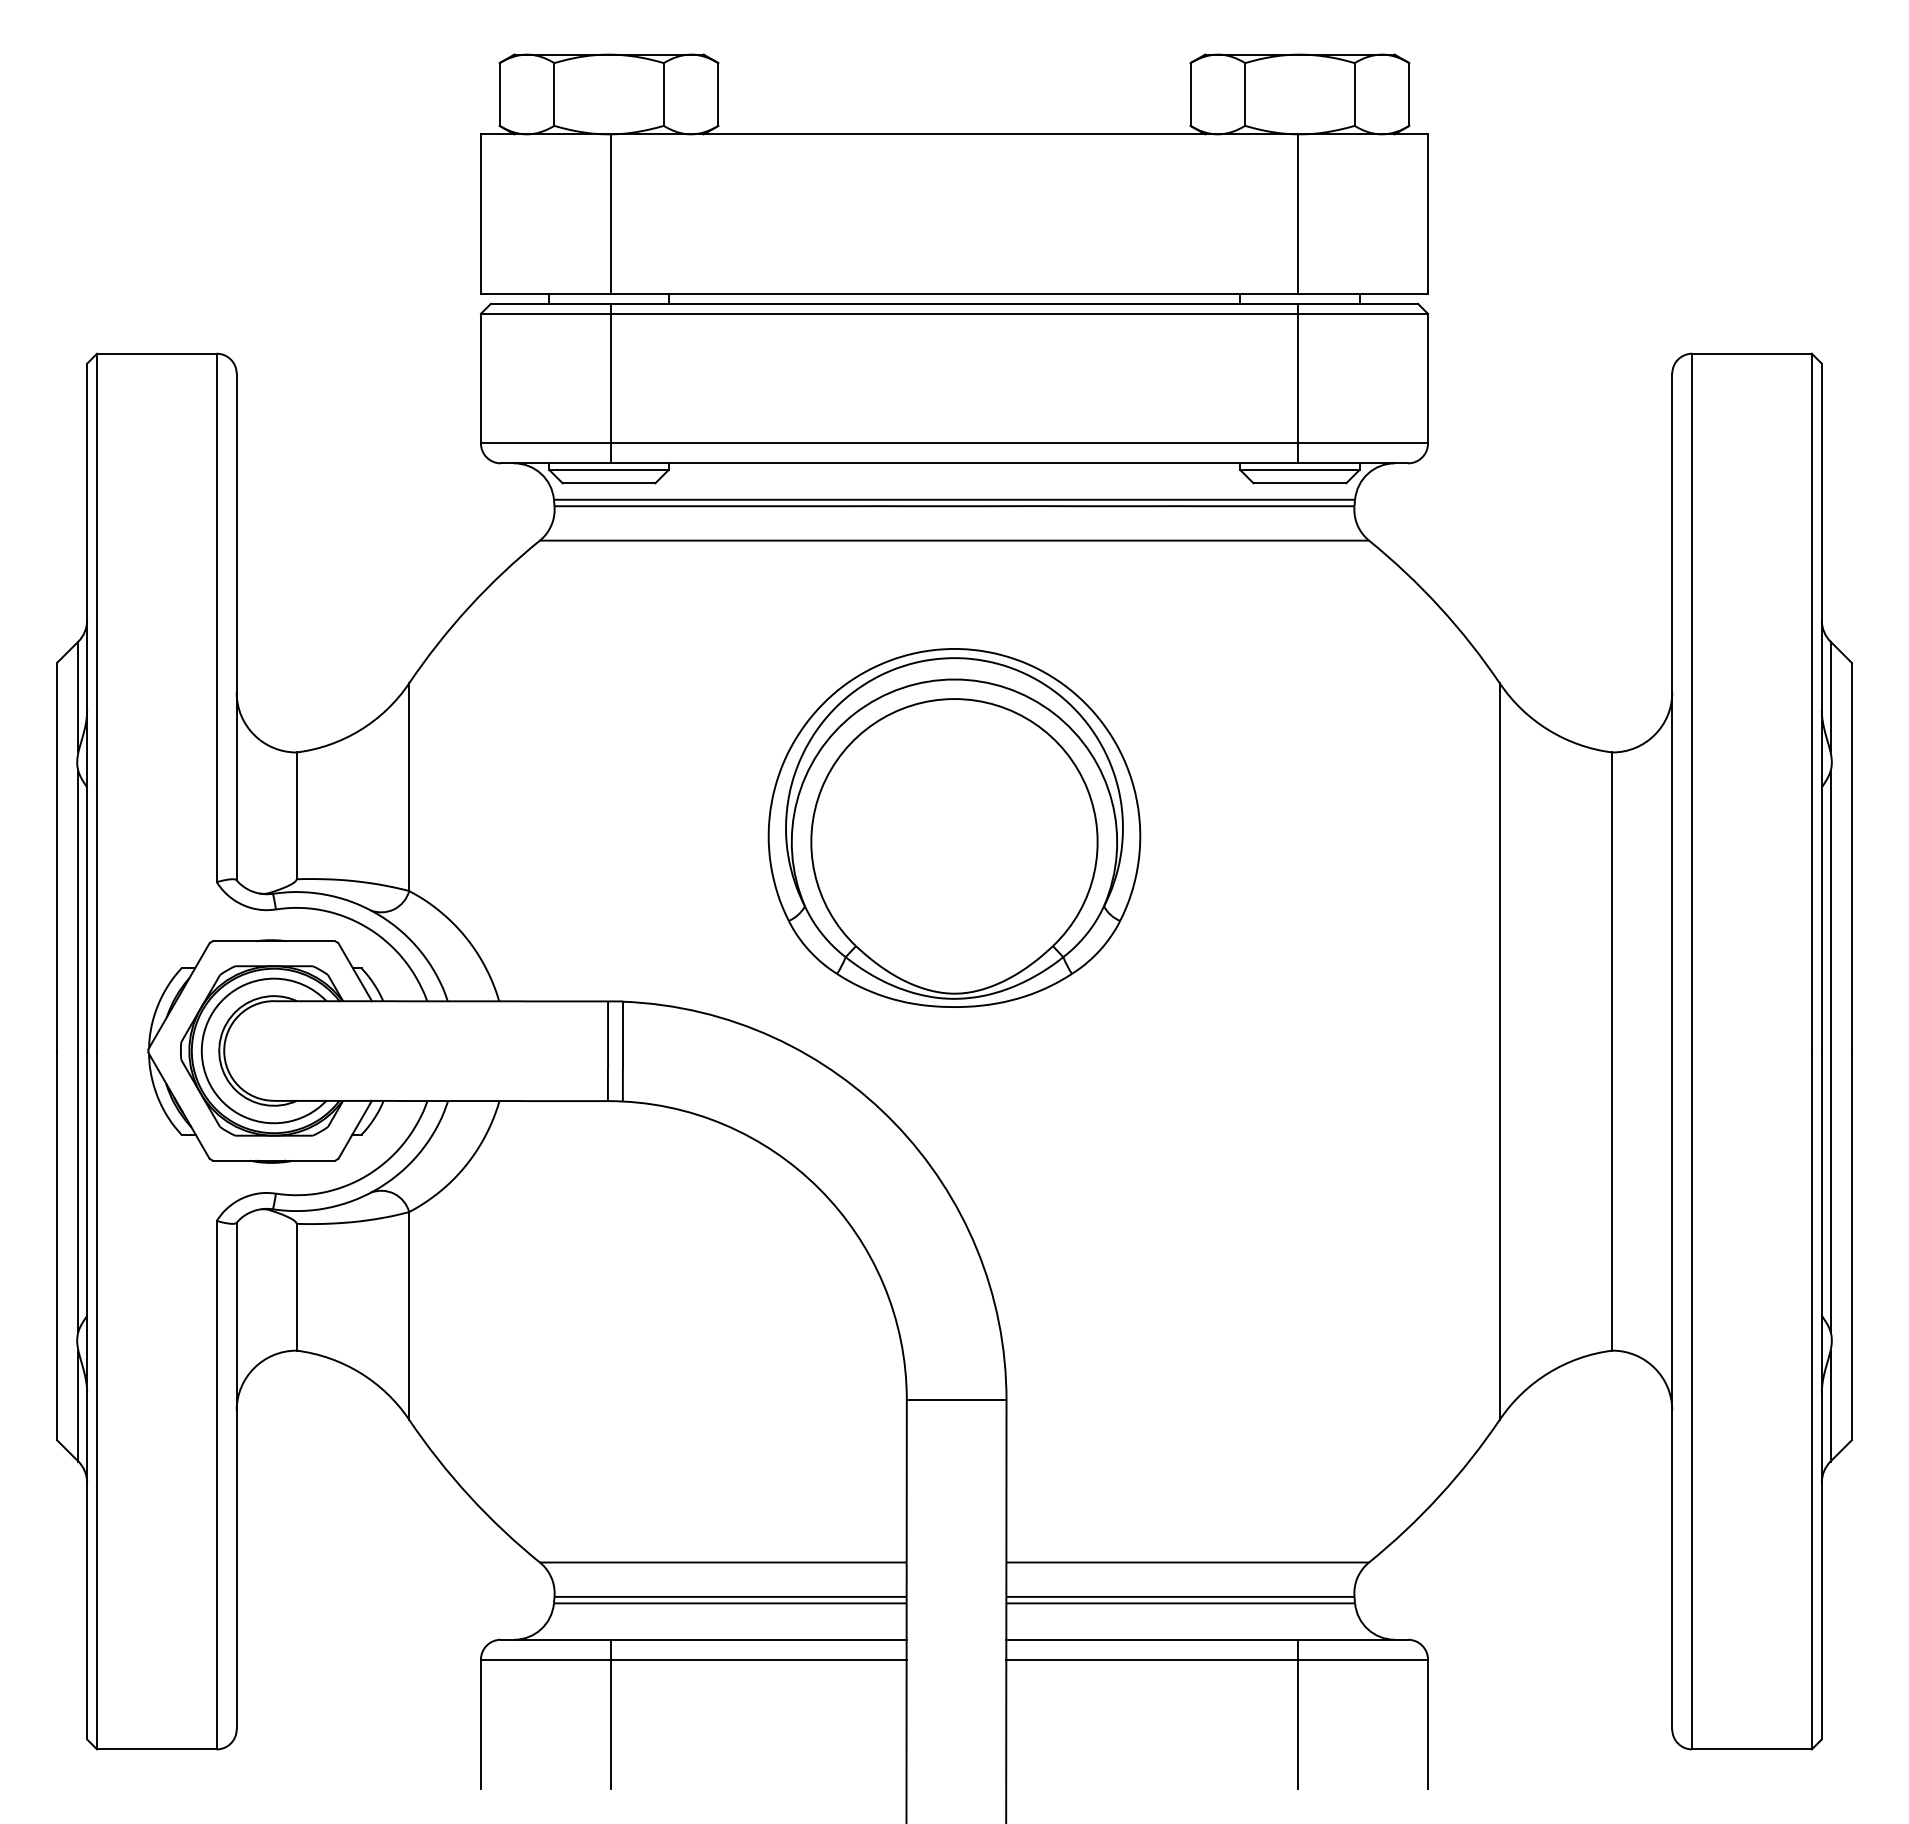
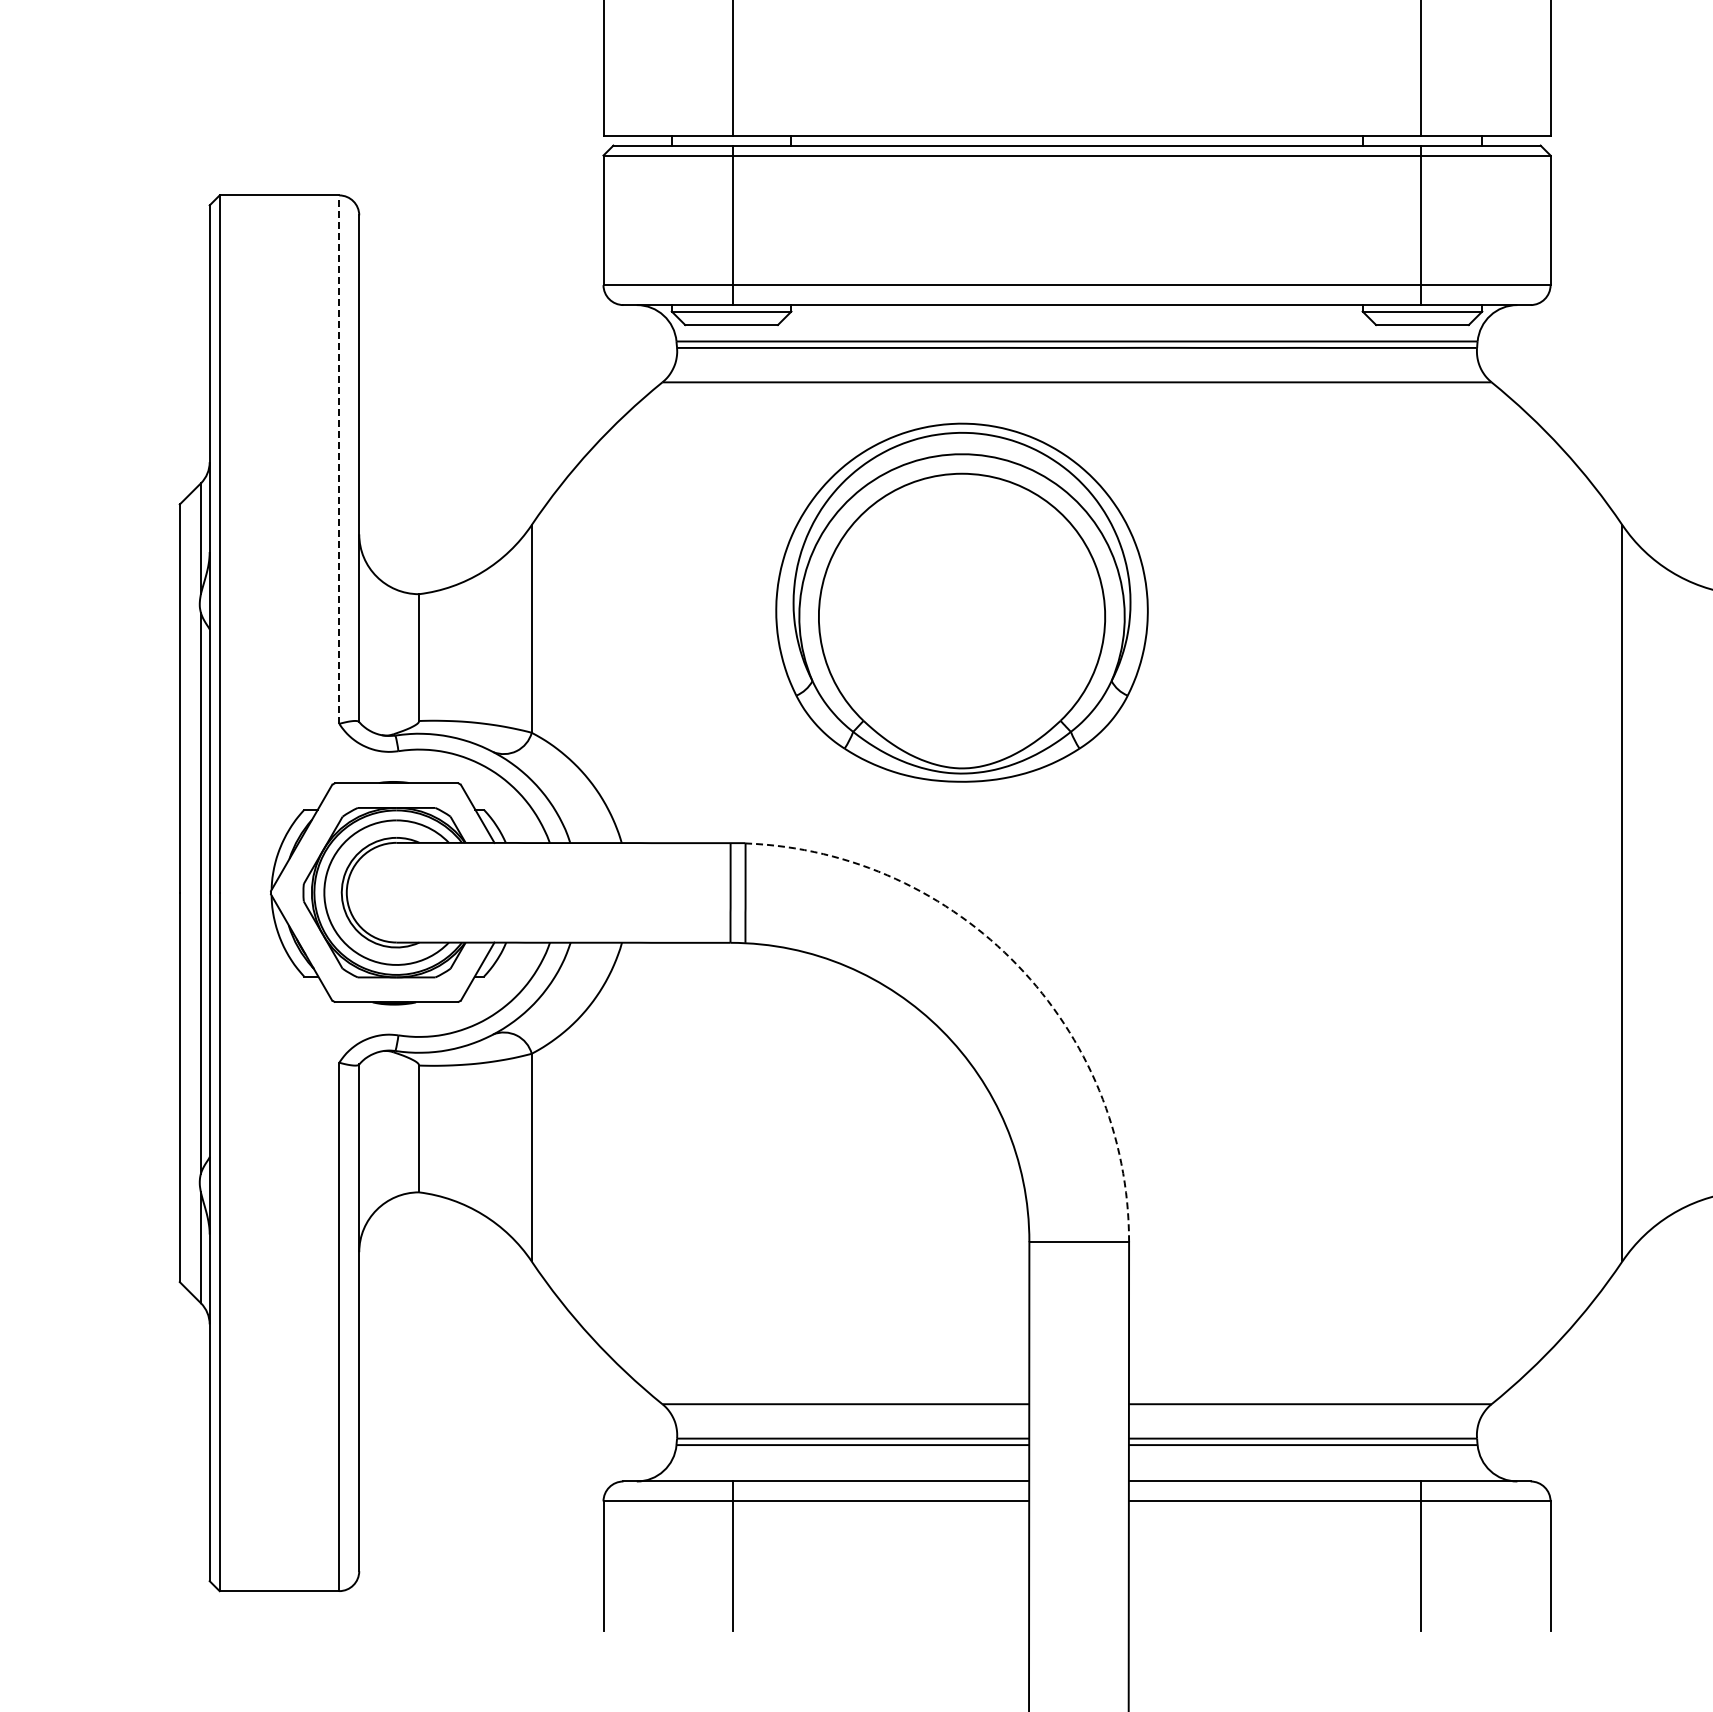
line: (216, 617) -> (339, 459), solid -> dashed
part: (954, 827) -> (962, 602), moved
arc: (895, 1123) -> (1018, 965), solid -> dashed

